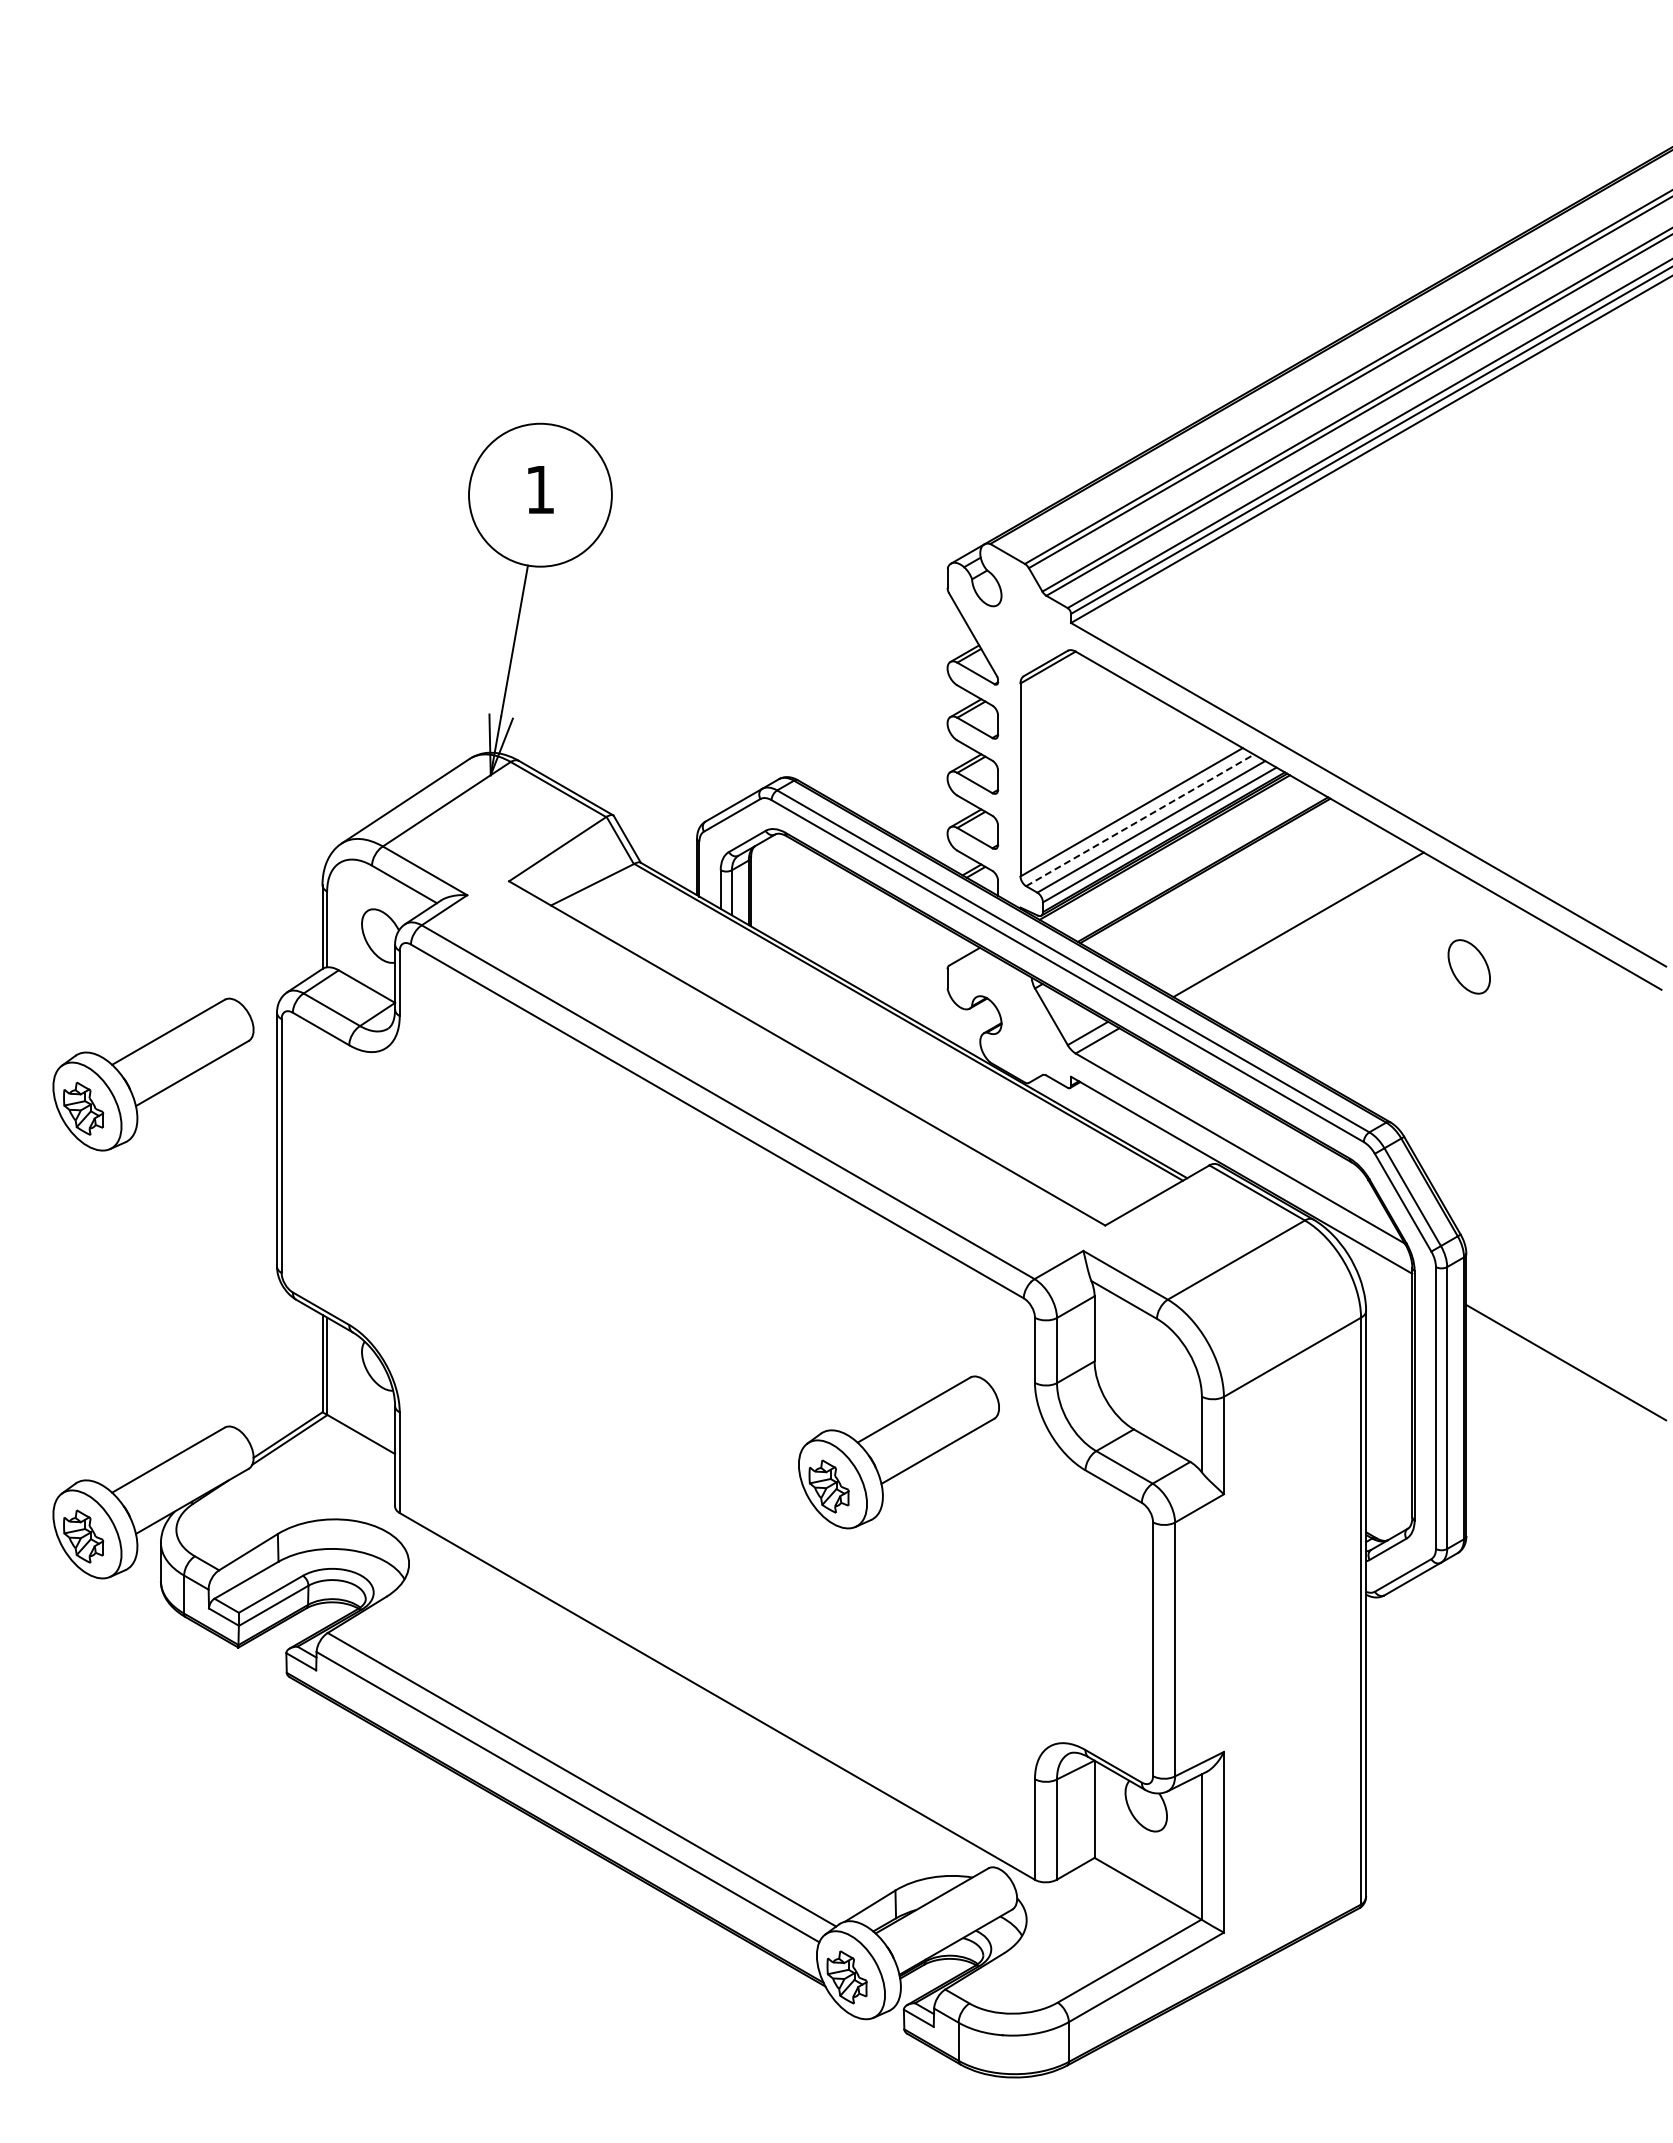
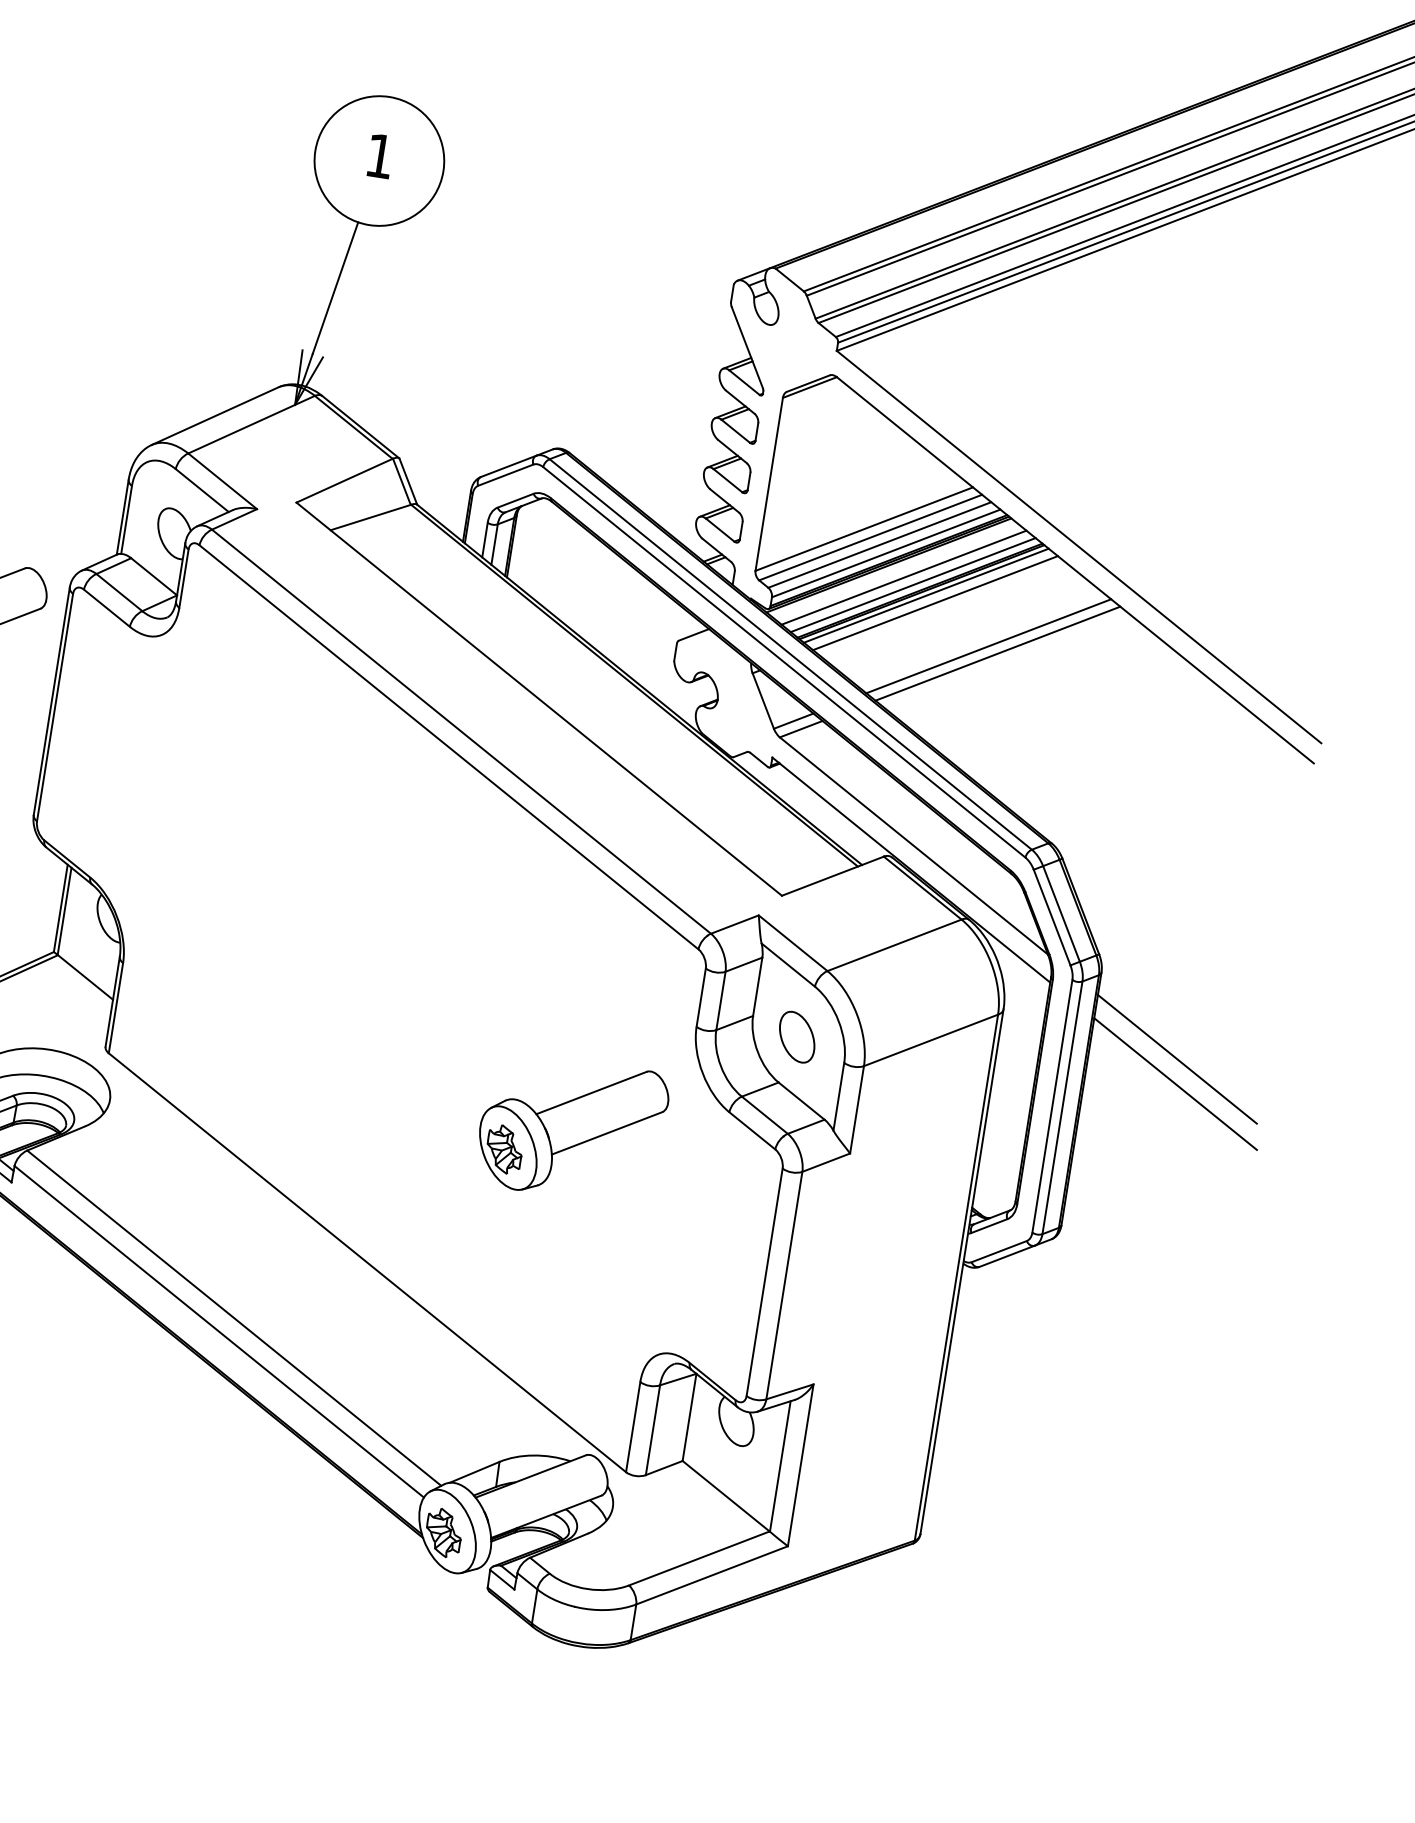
line: (1140, 820) -> (871, 537), dashed -> solid
line: (1183, 858) -> (904, 577), added
line: (1194, 864) -> (913, 584), added
line: (1210, 873) -> (926, 595), added
line: (1221, 880) -> (935, 603), added
line: (1287, 918) -> (988, 646), added
part: (1468, 966) -> (796, 1036), moved
line: (1563, 1335) -> (1177, 1059), added
part: (898, 1452) -> (571, 1128), moved

